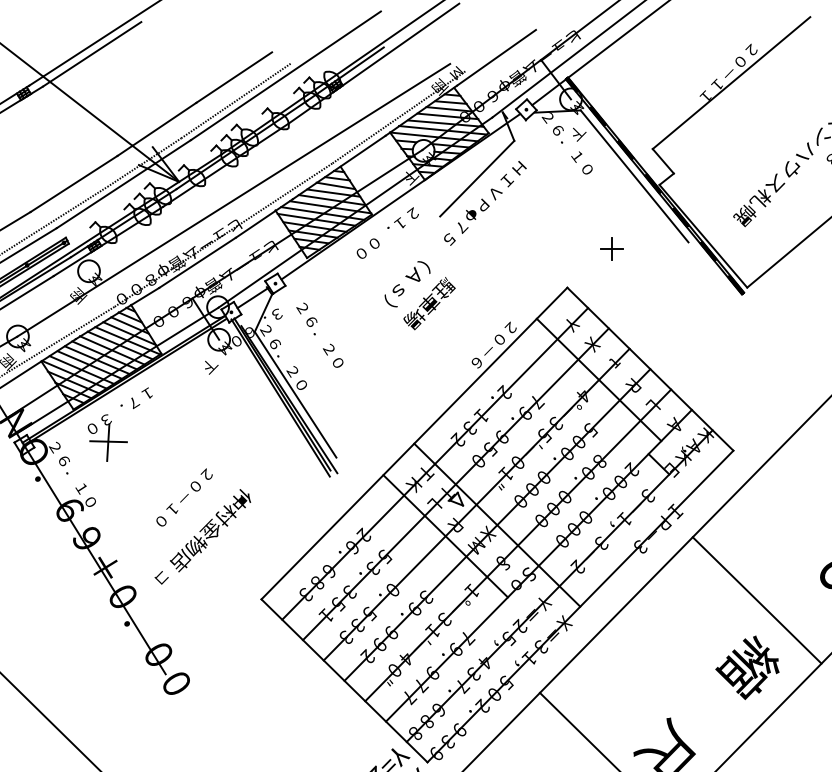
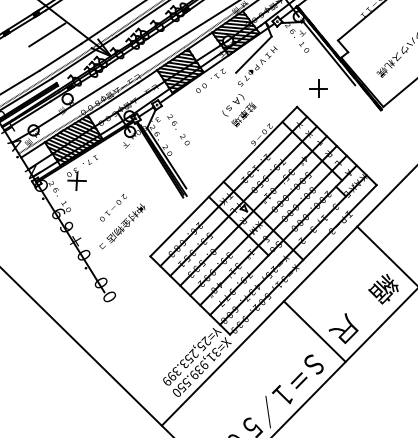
line: (46, 136) -> (47, 34), added
part: (612, 249) -> (318, 88), size x1.67
text: (420, 295) -> (239, 110), moved

